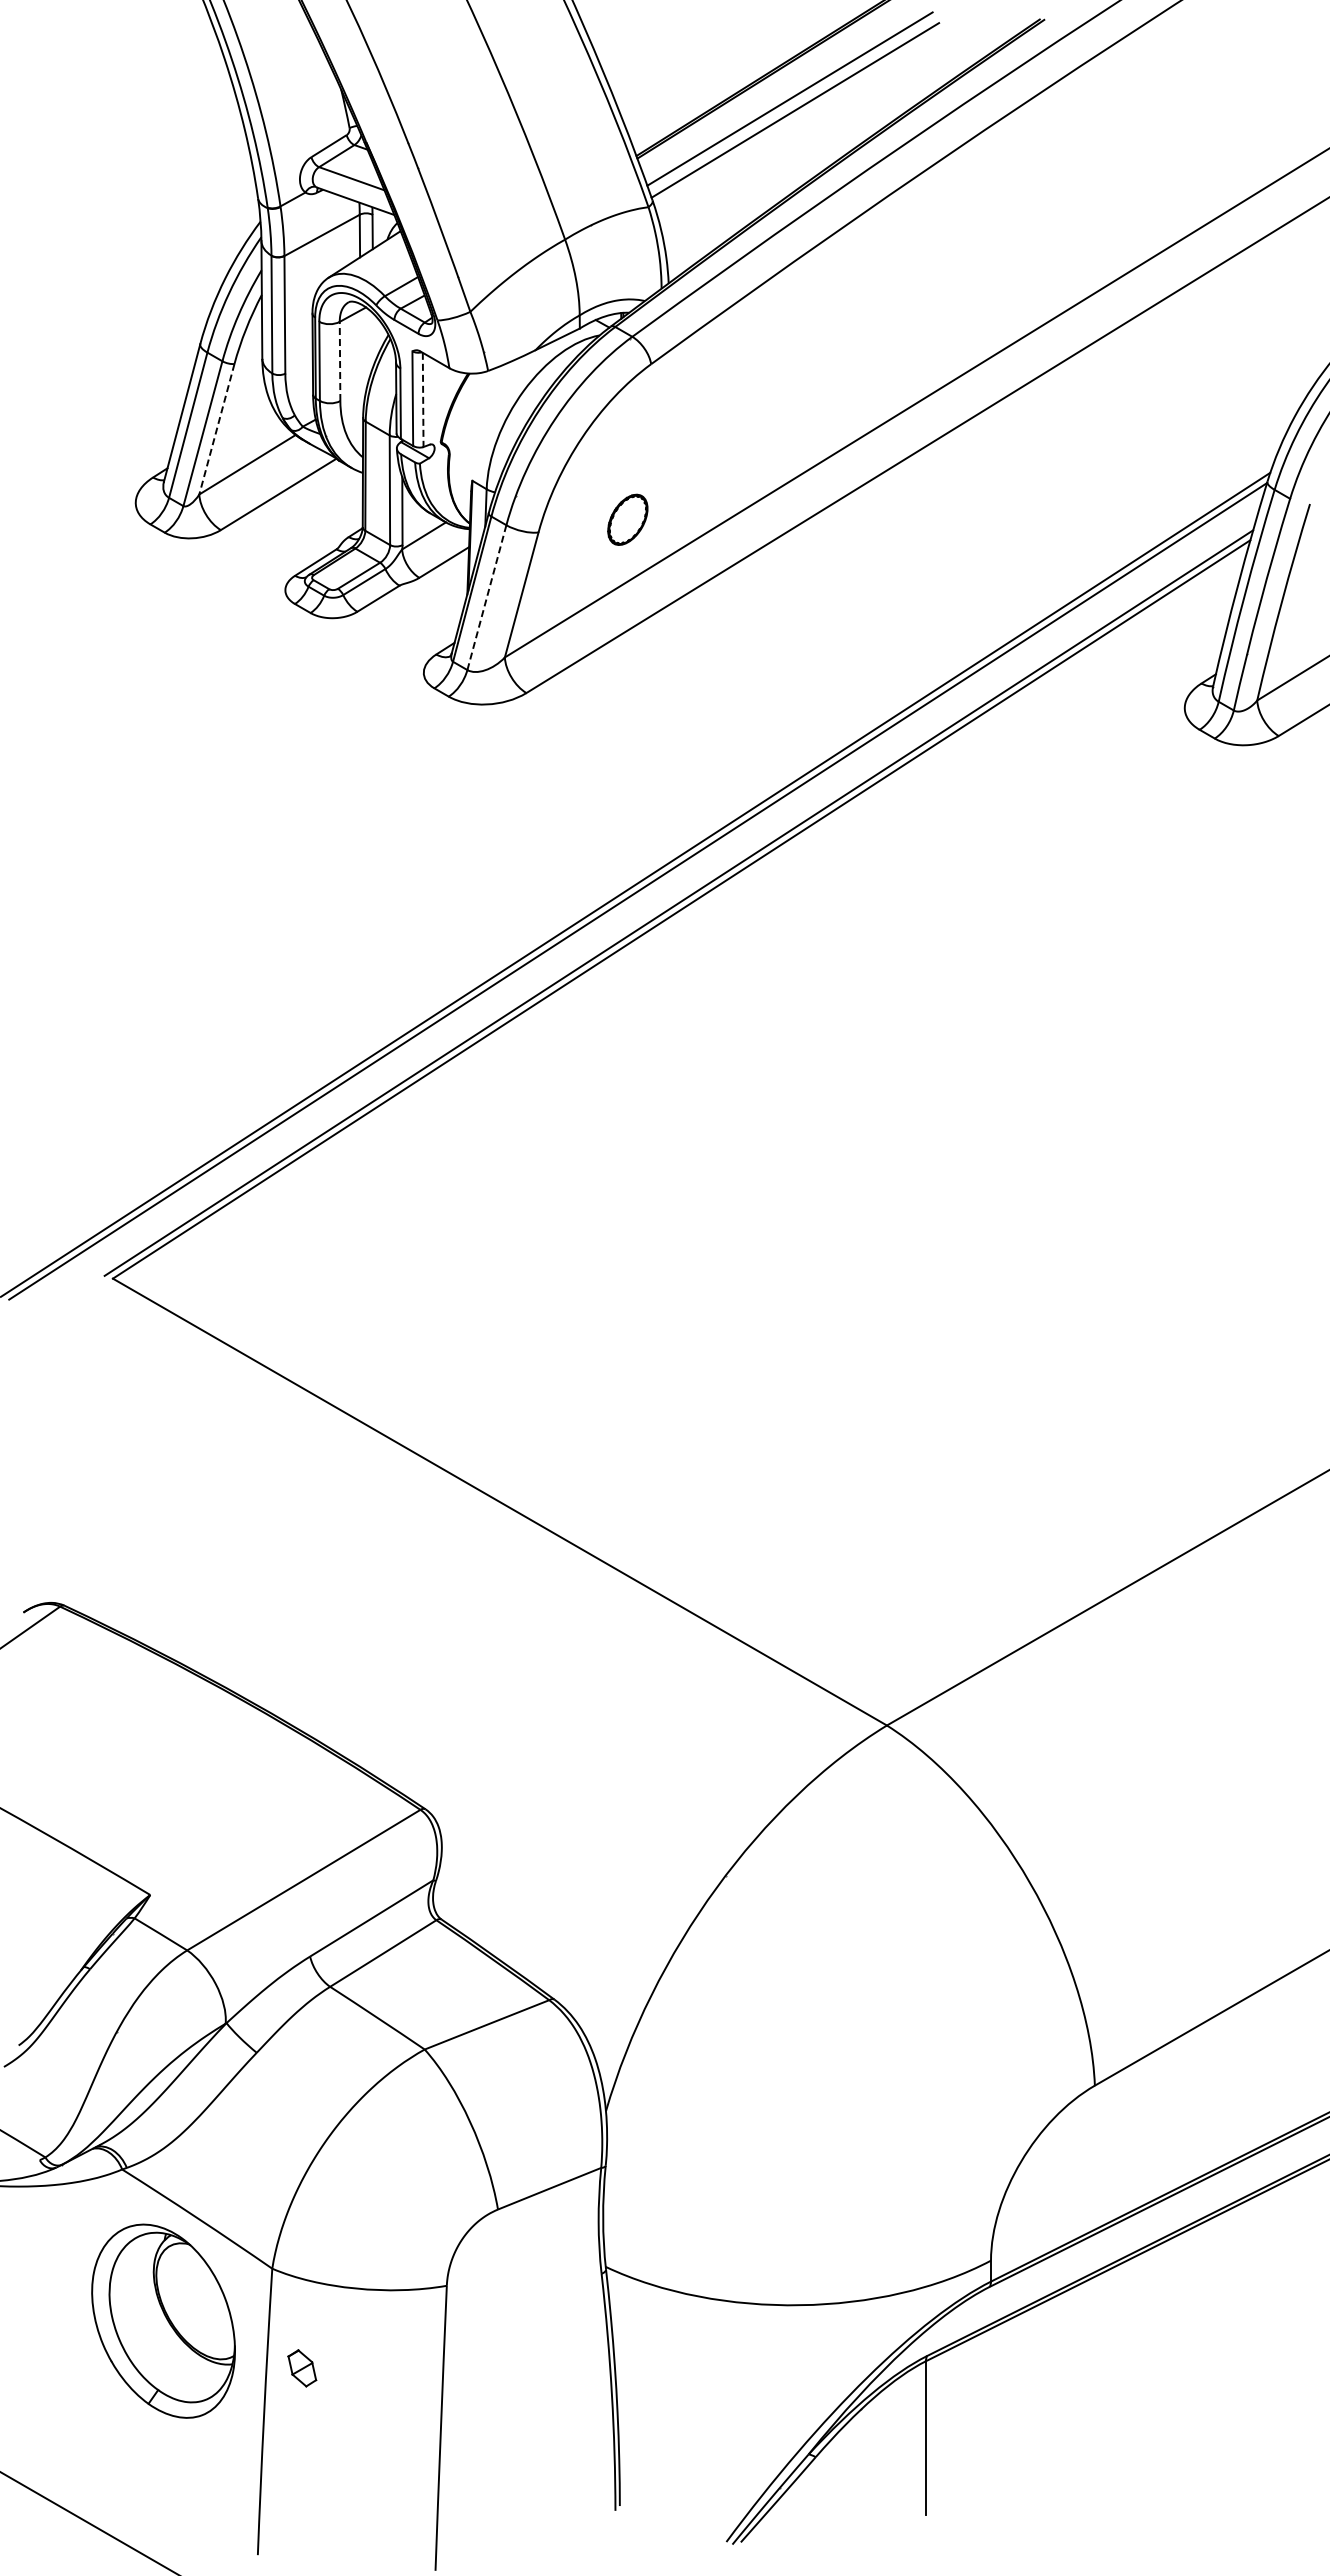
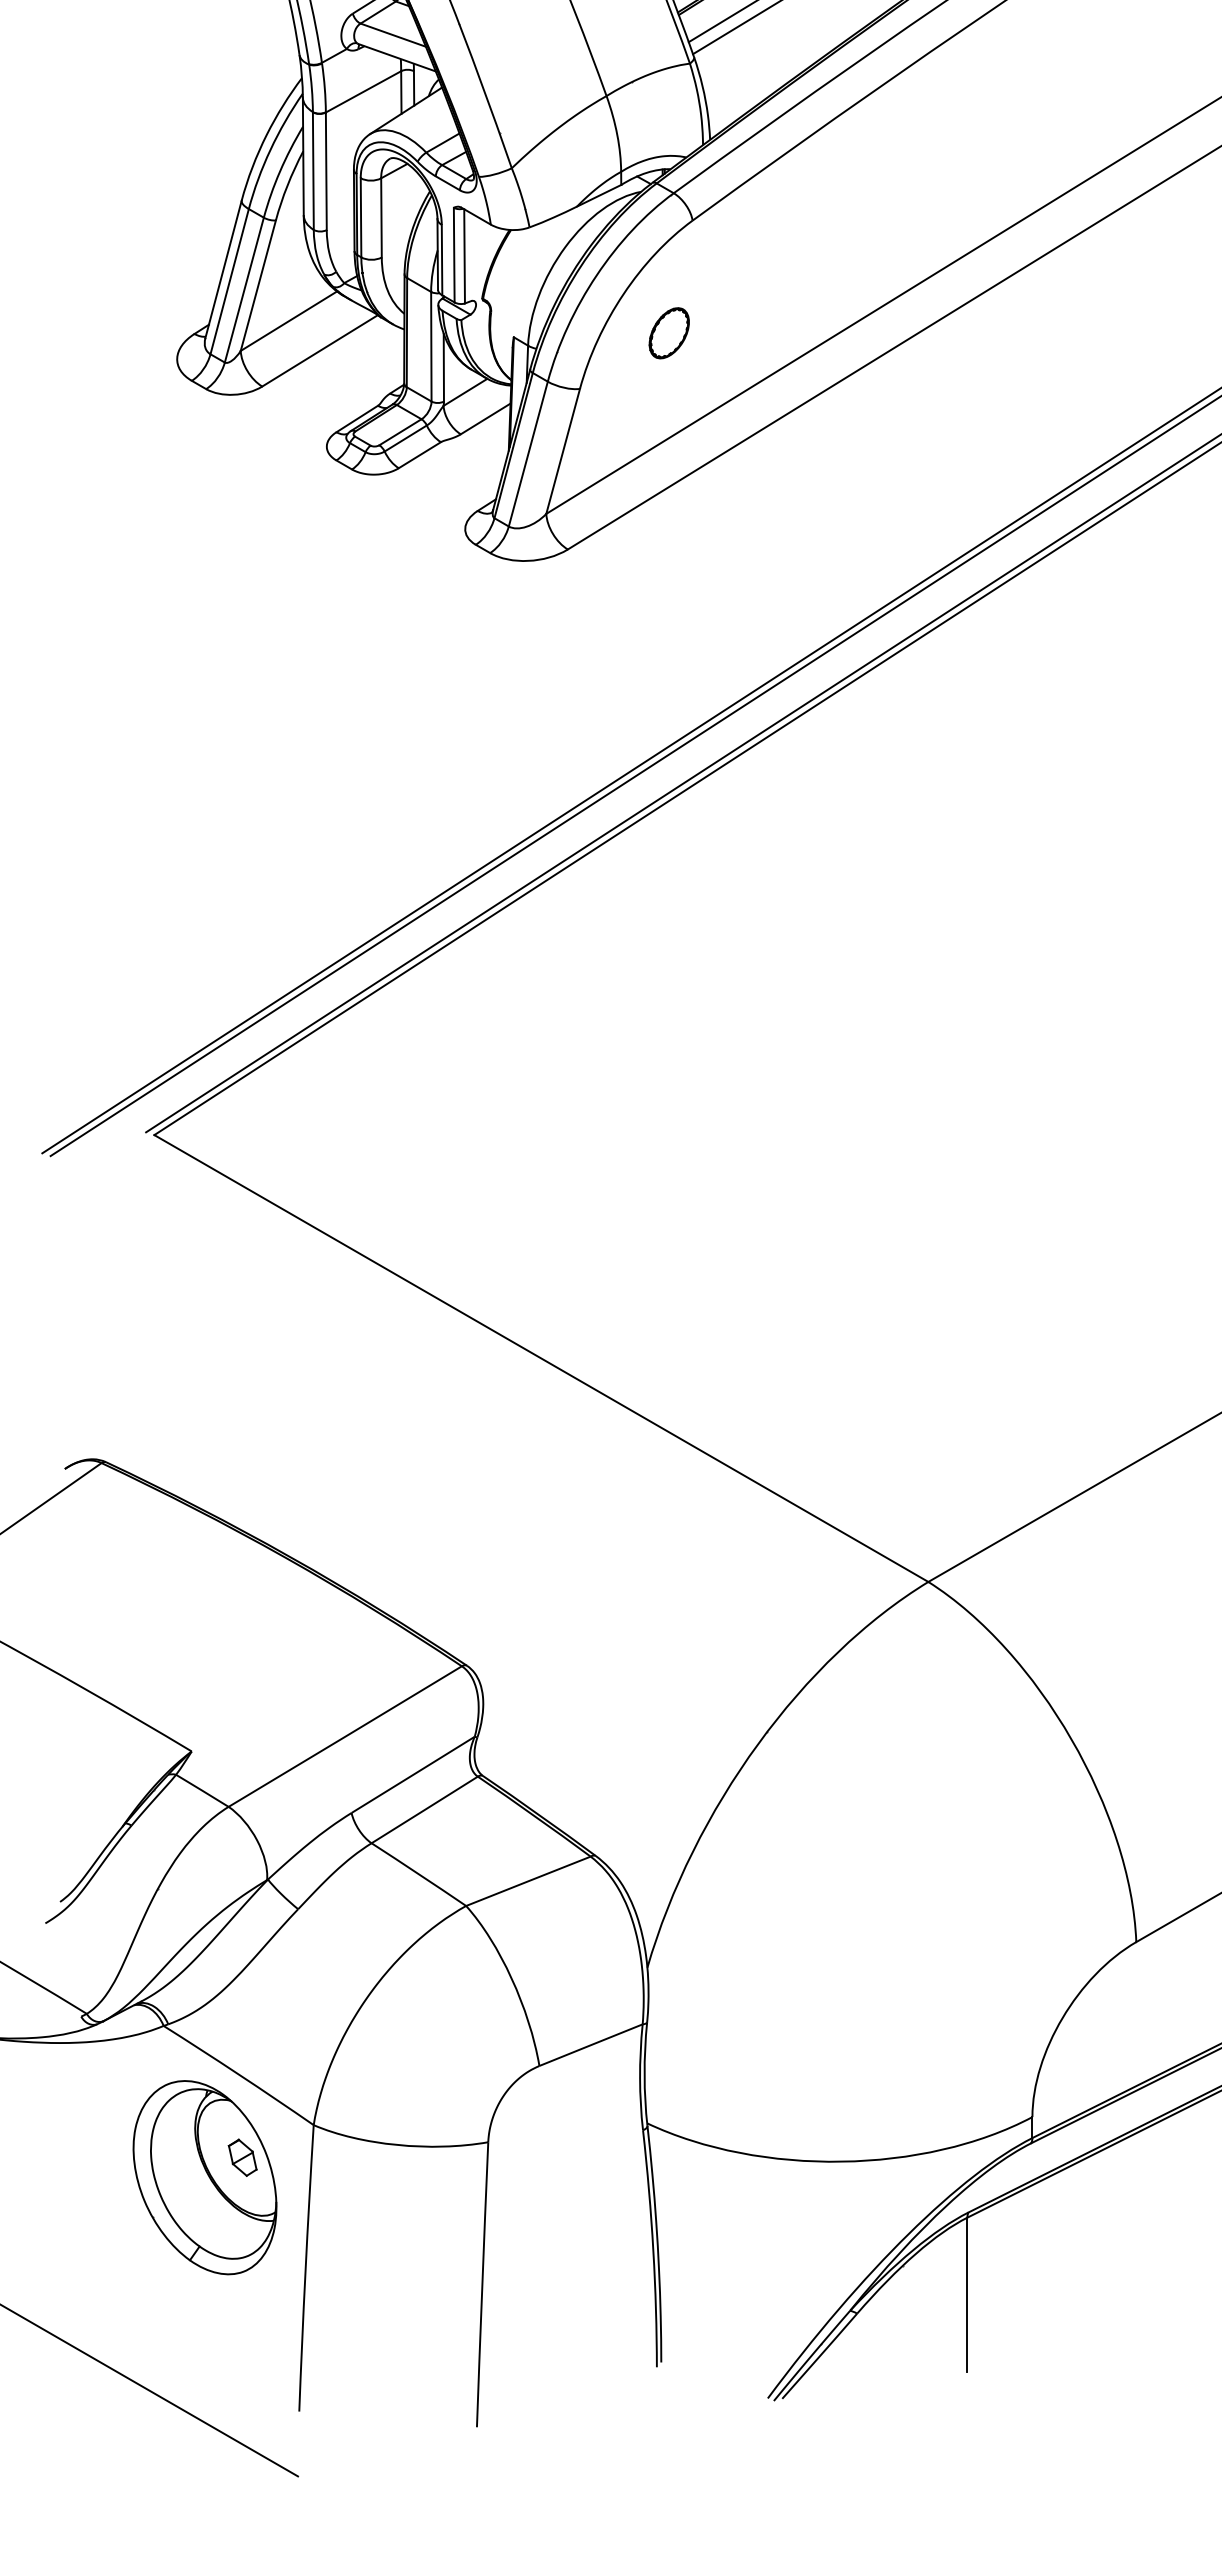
line: (340, 361) -> (381, 217), dashed -> solid
line: (423, 400) -> (464, 256), dashed -> solid
line: (216, 429) -> (257, 285), dashed -> solid
part: (627, 519) -> (668, 332), moved
line: (487, 597) -> (528, 453), dashed -> solid
part: (302, 2368) -> (242, 2157), moved

